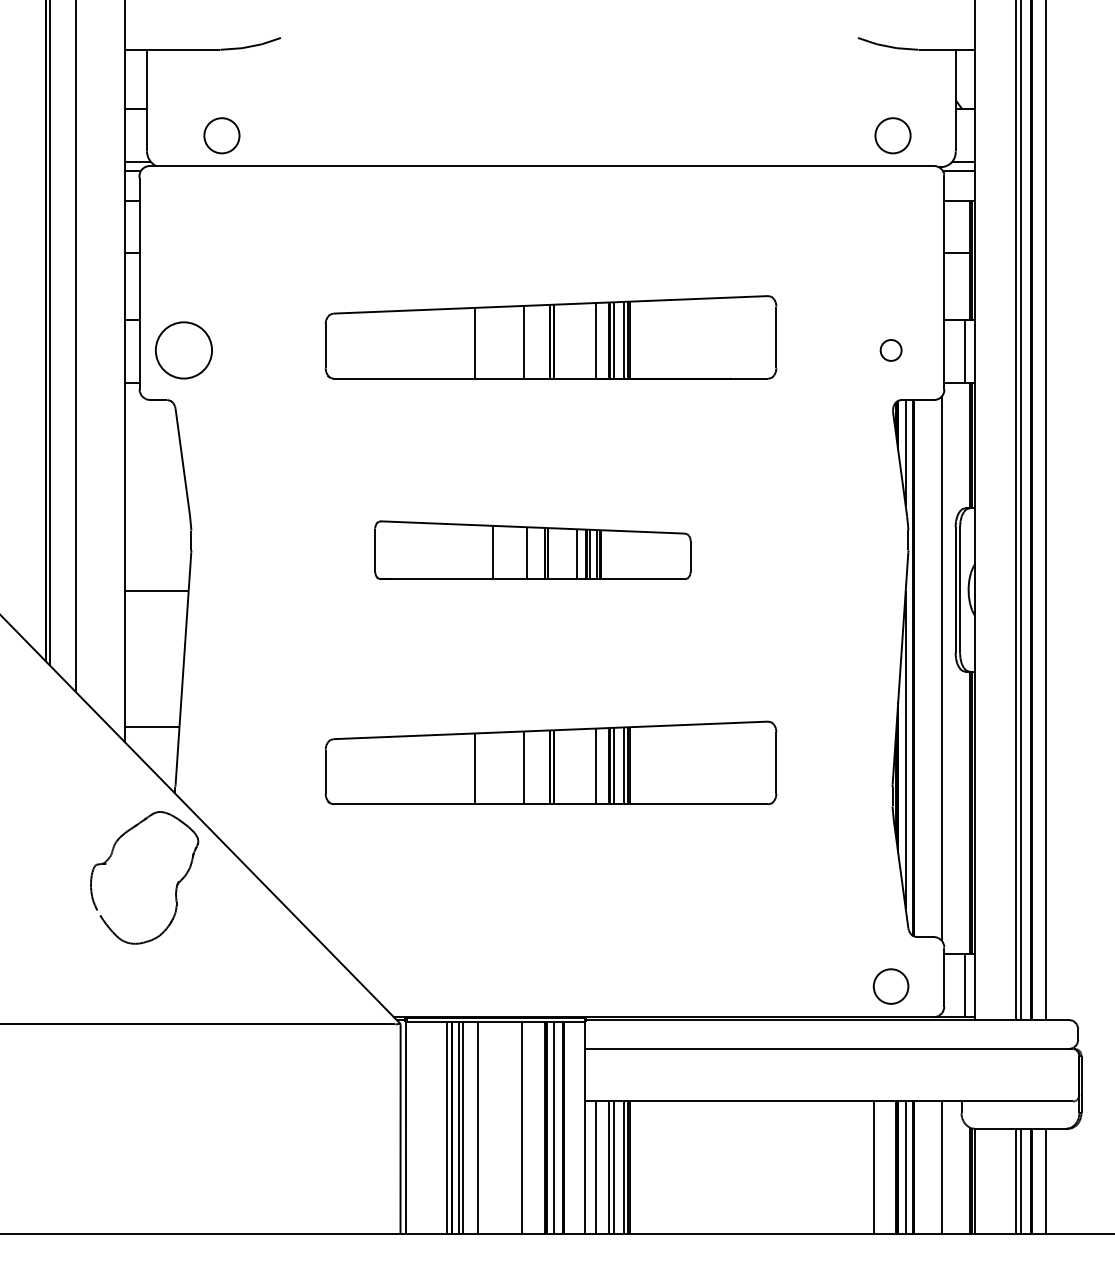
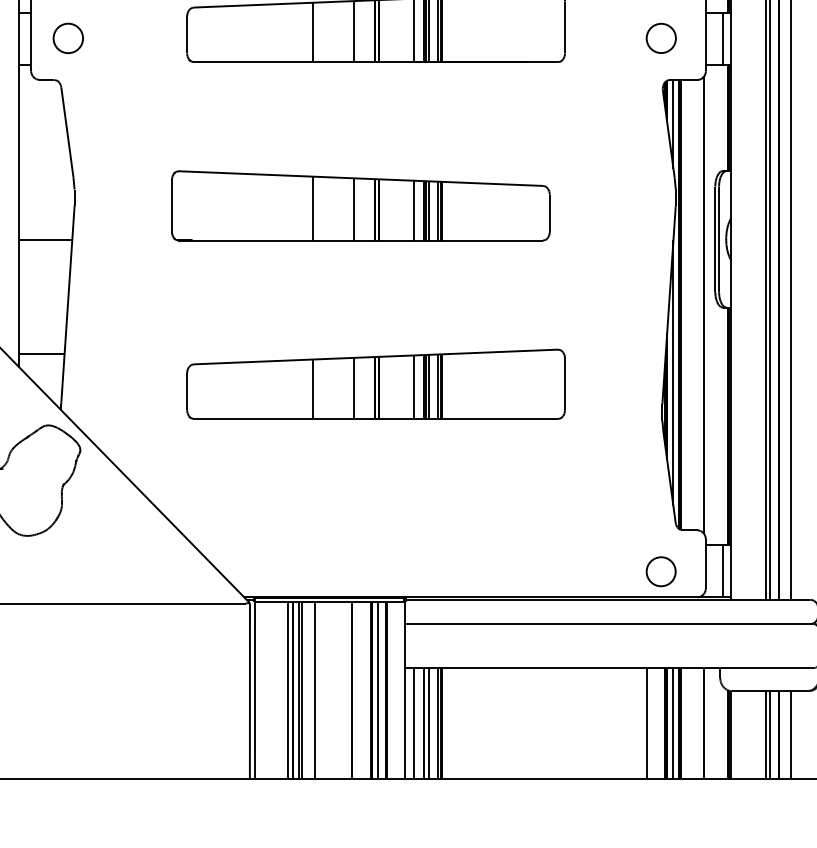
circle: (183, 350) -> (67, 38), size x0.62
circle: (890, 350) -> (660, 38), size x1.67
part: (532, 550) -> (360, 206), size x1.43

